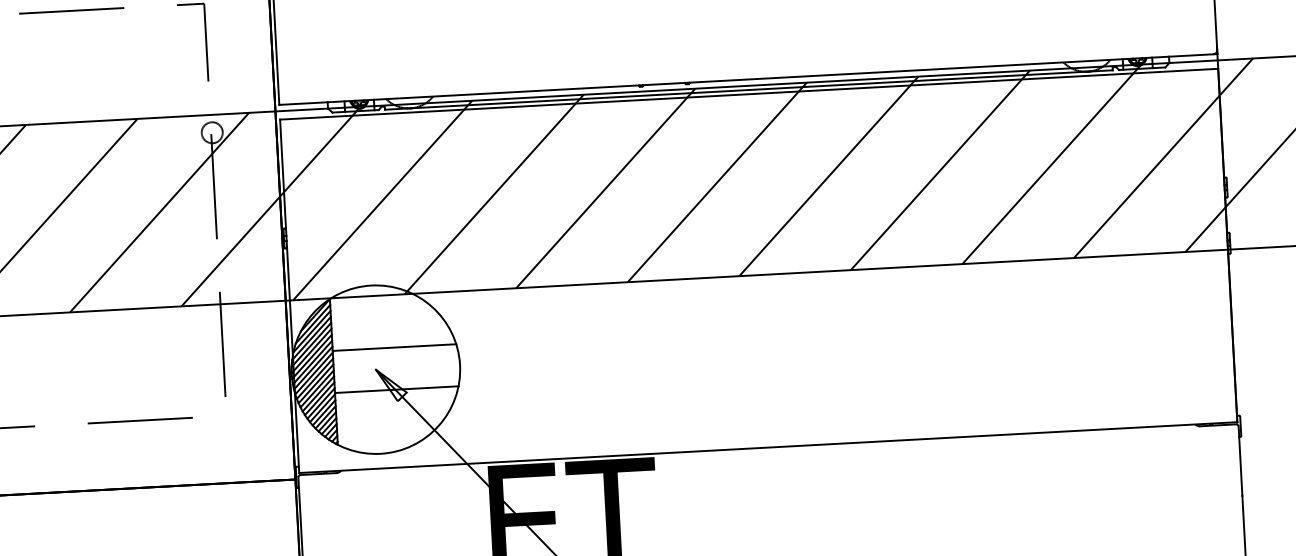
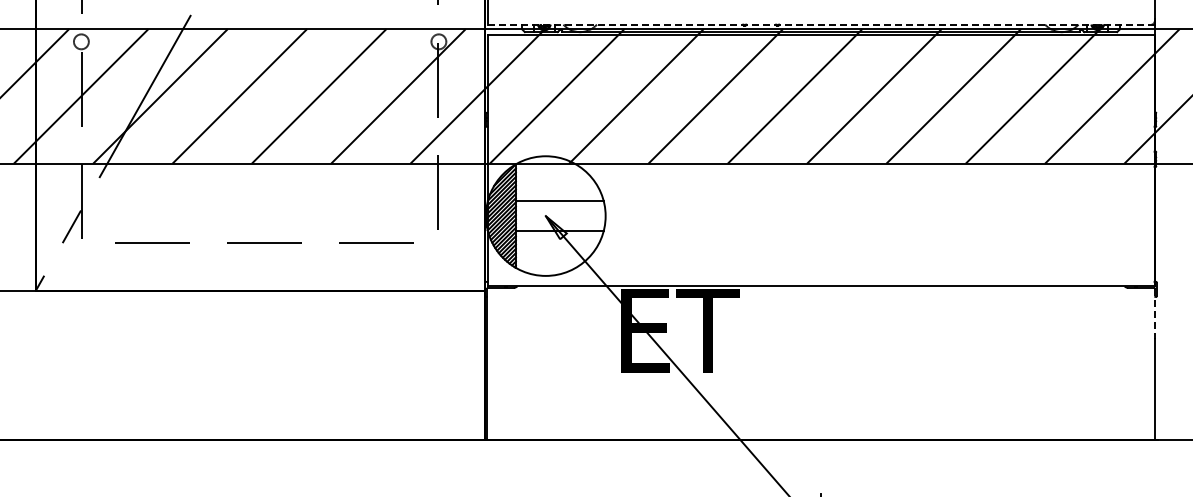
line: (748, 79) -> (821, 24), solid -> dashed
line: (1240, 461) -> (1155, 314), solid -> dashed

